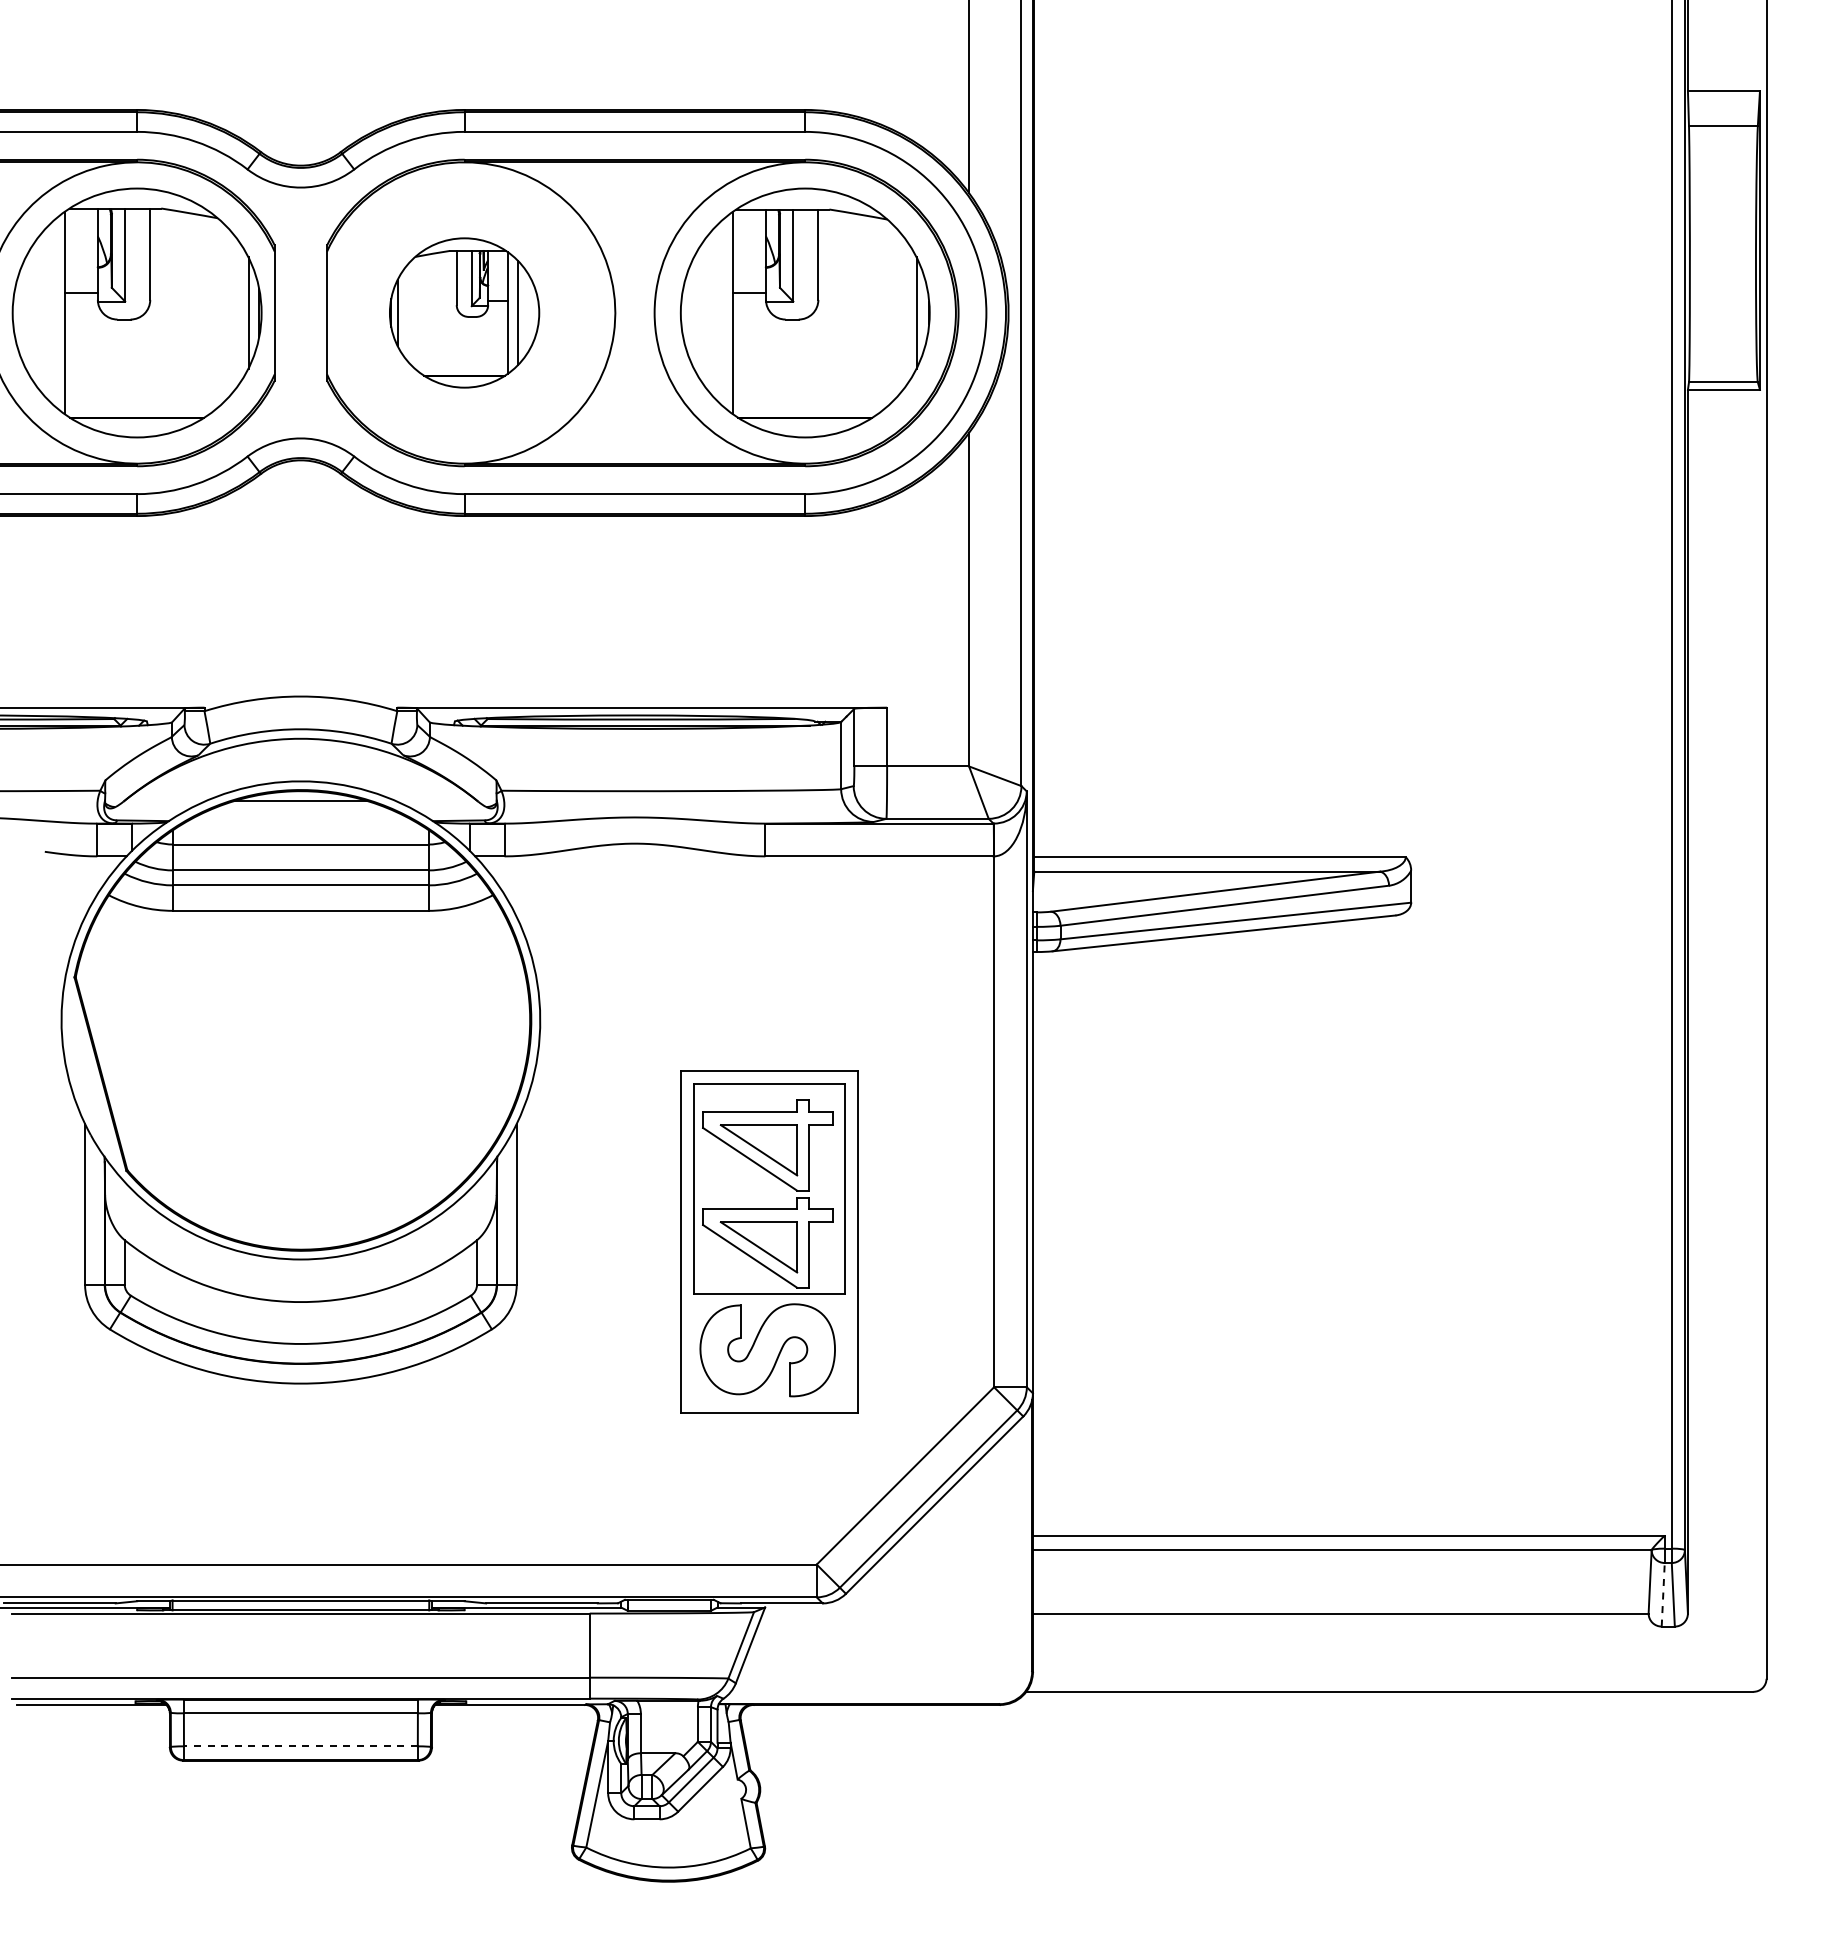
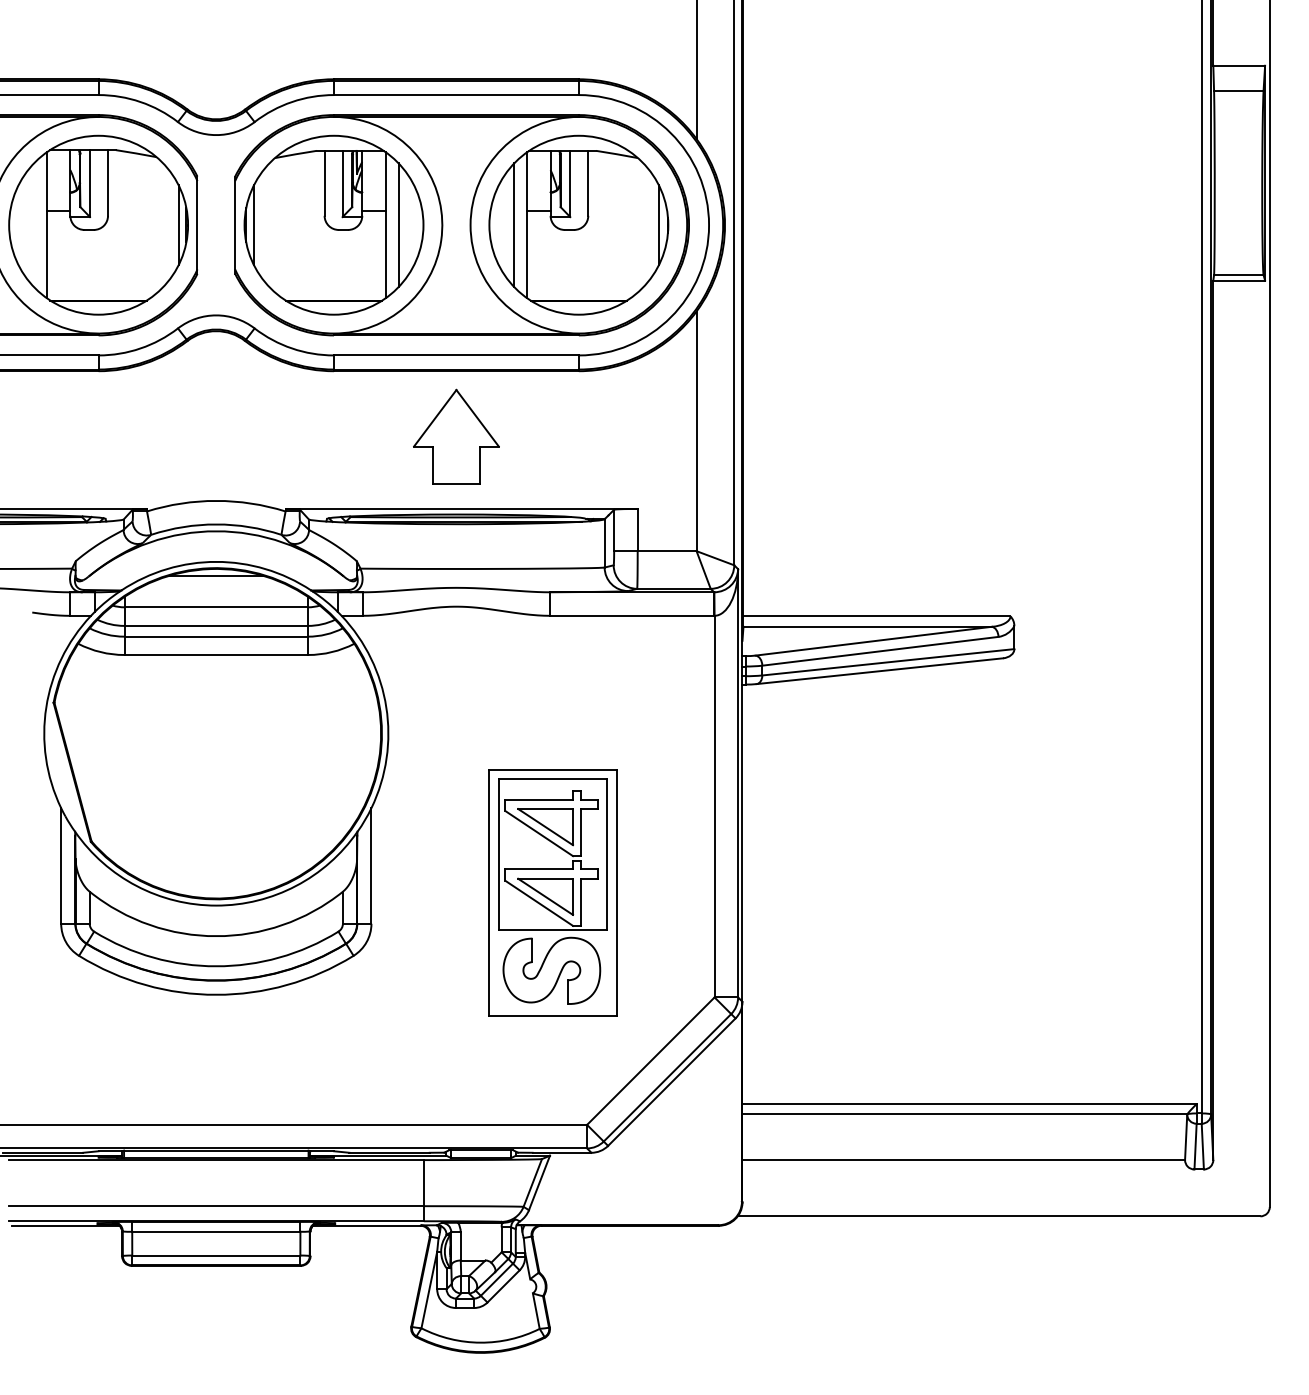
part: (464, 312) -> (333, 224), size x1.67
line: (715, 312) -> (514, 224), added
part: (634, 607) -> (456, 436), added
line: (1663, 1594) -> (1195, 1146), dashed -> solid
line: (300, 1746) -> (216, 1255), dashed -> solid

